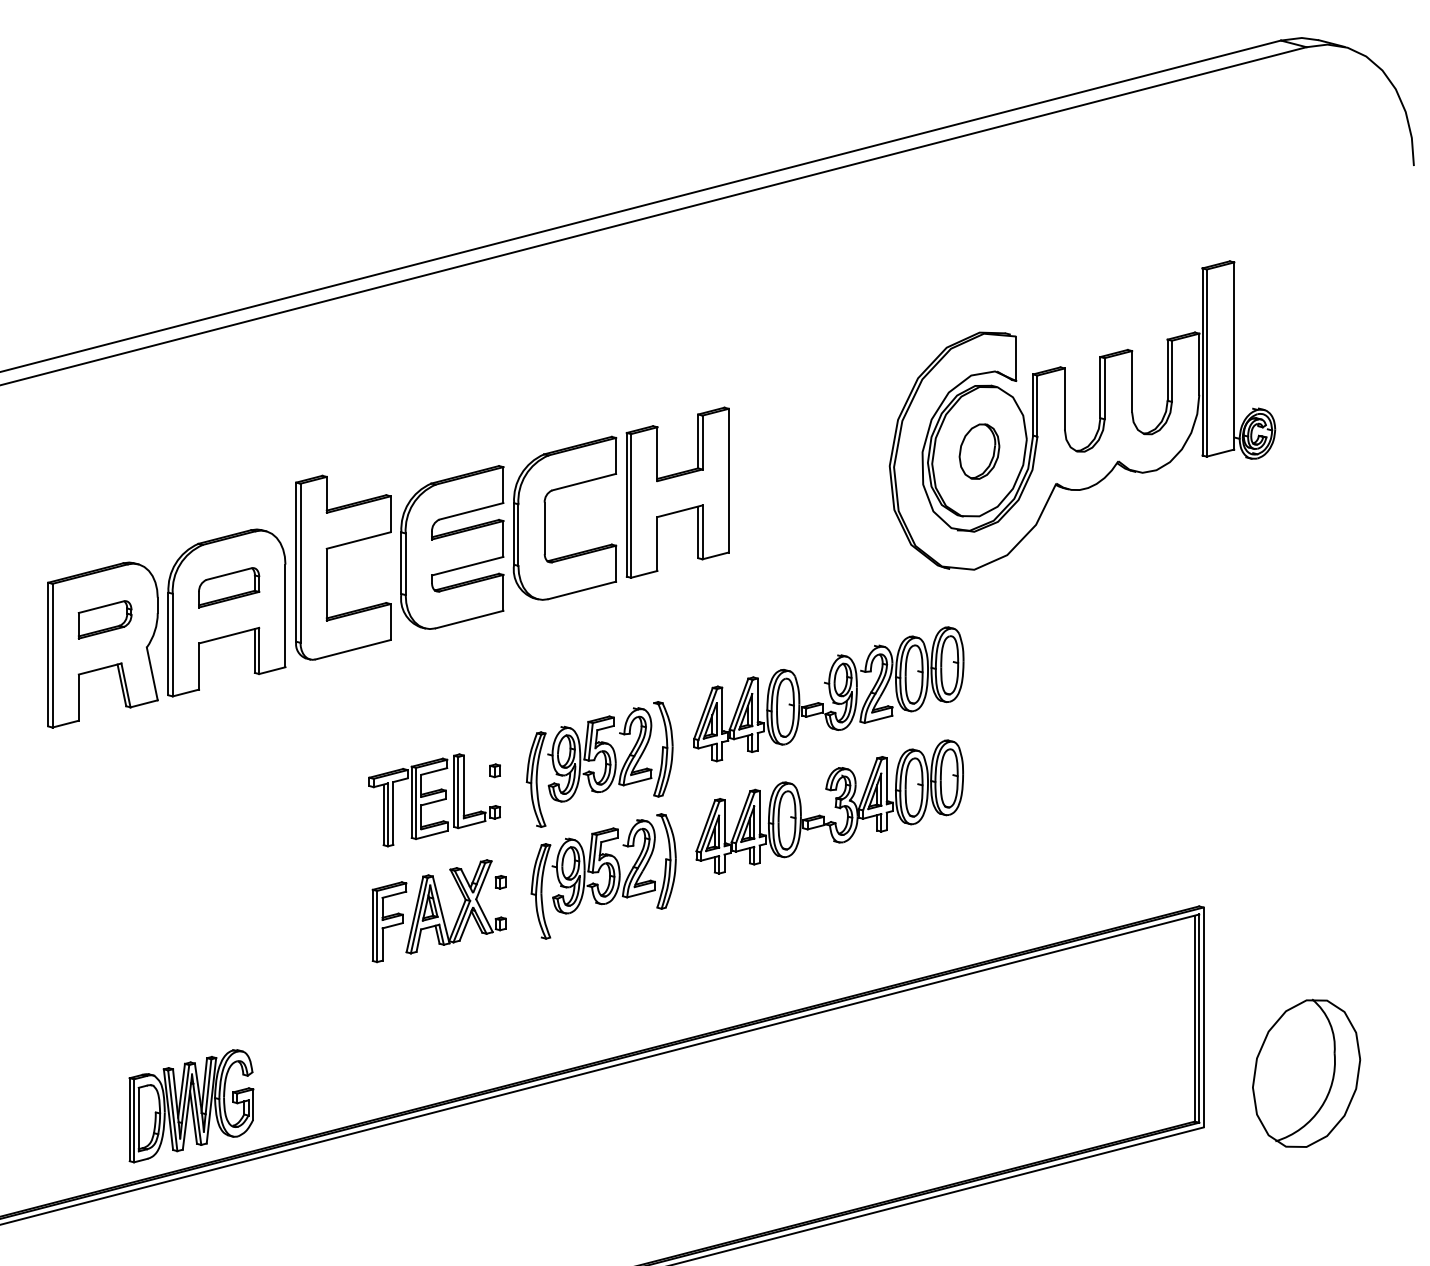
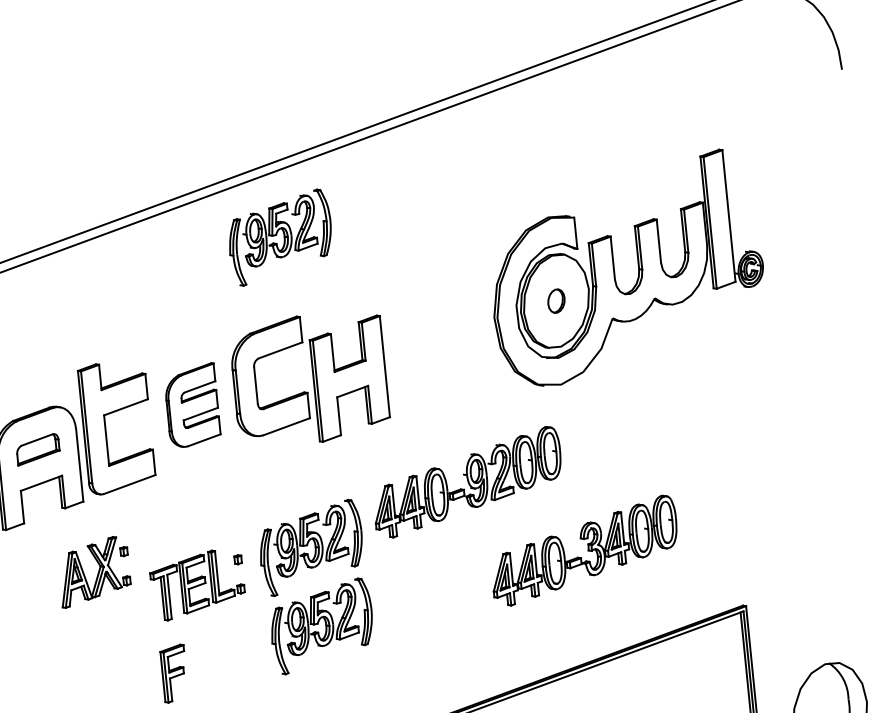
part: (599, 323) -> (280, 237), added
part: (979, 451) -> (556, 301), size x0.6
part: (677, 492) -> (349, 378), moved
part: (452, 547) -> (192, 405), size x0.7
part: (829, 806) -> (584, 550), moved
part: (455, 906) -> (93, 571), moved

